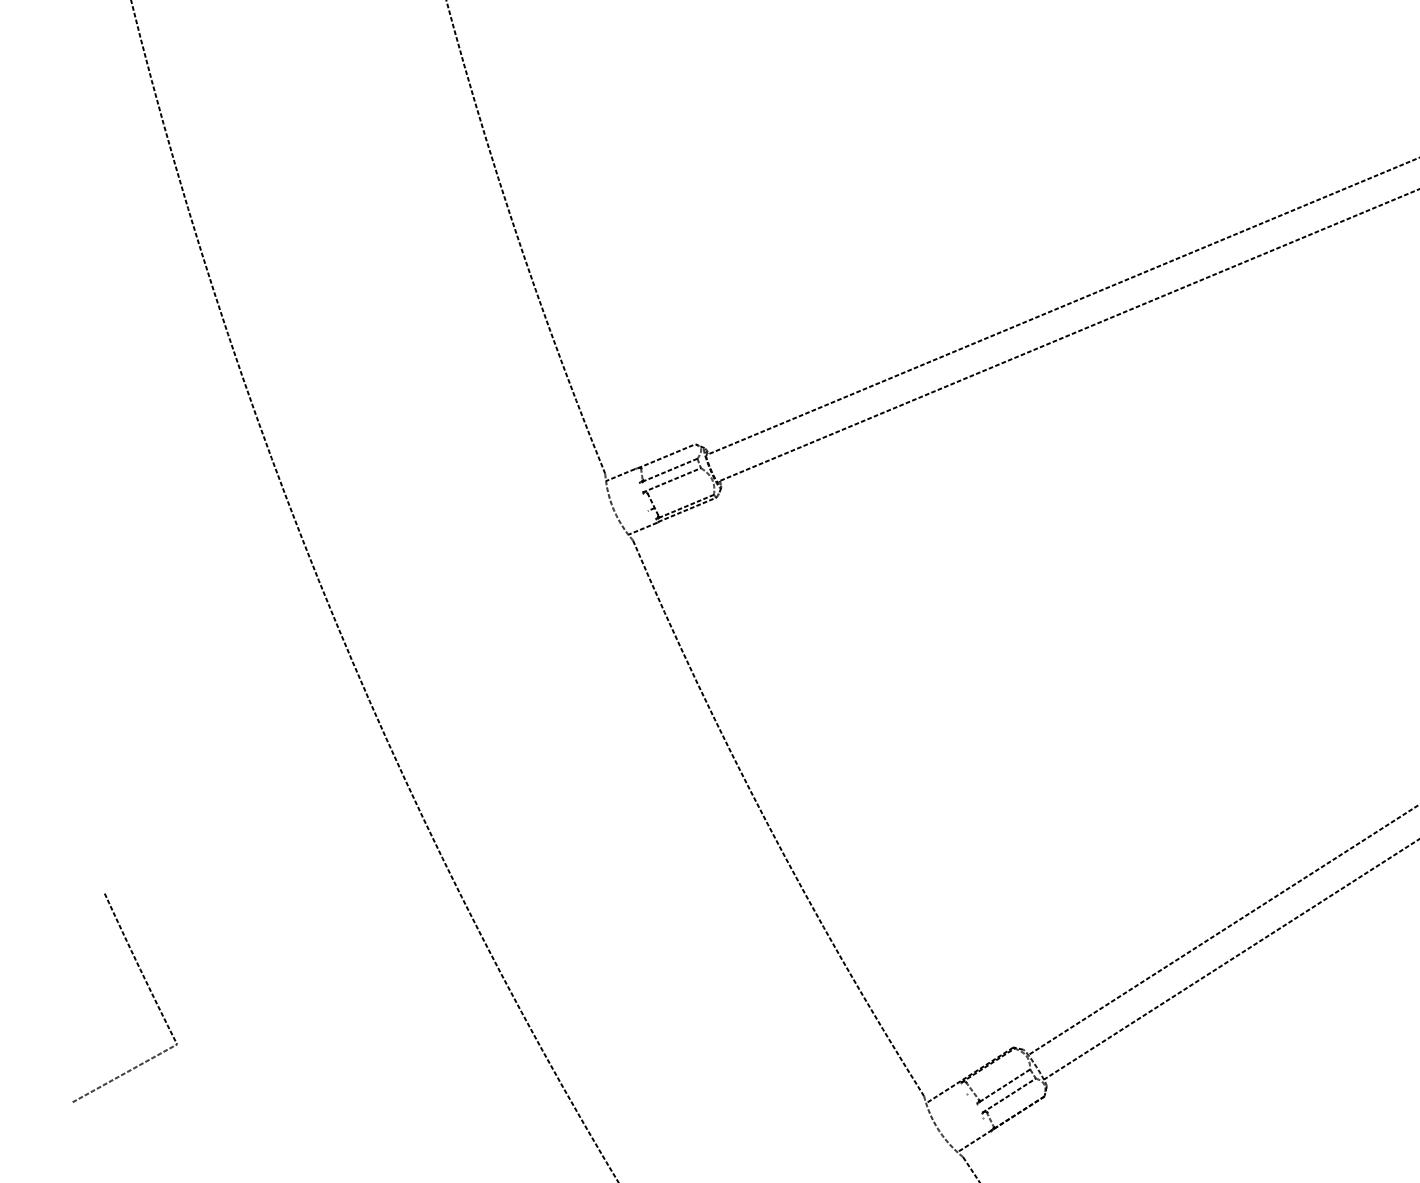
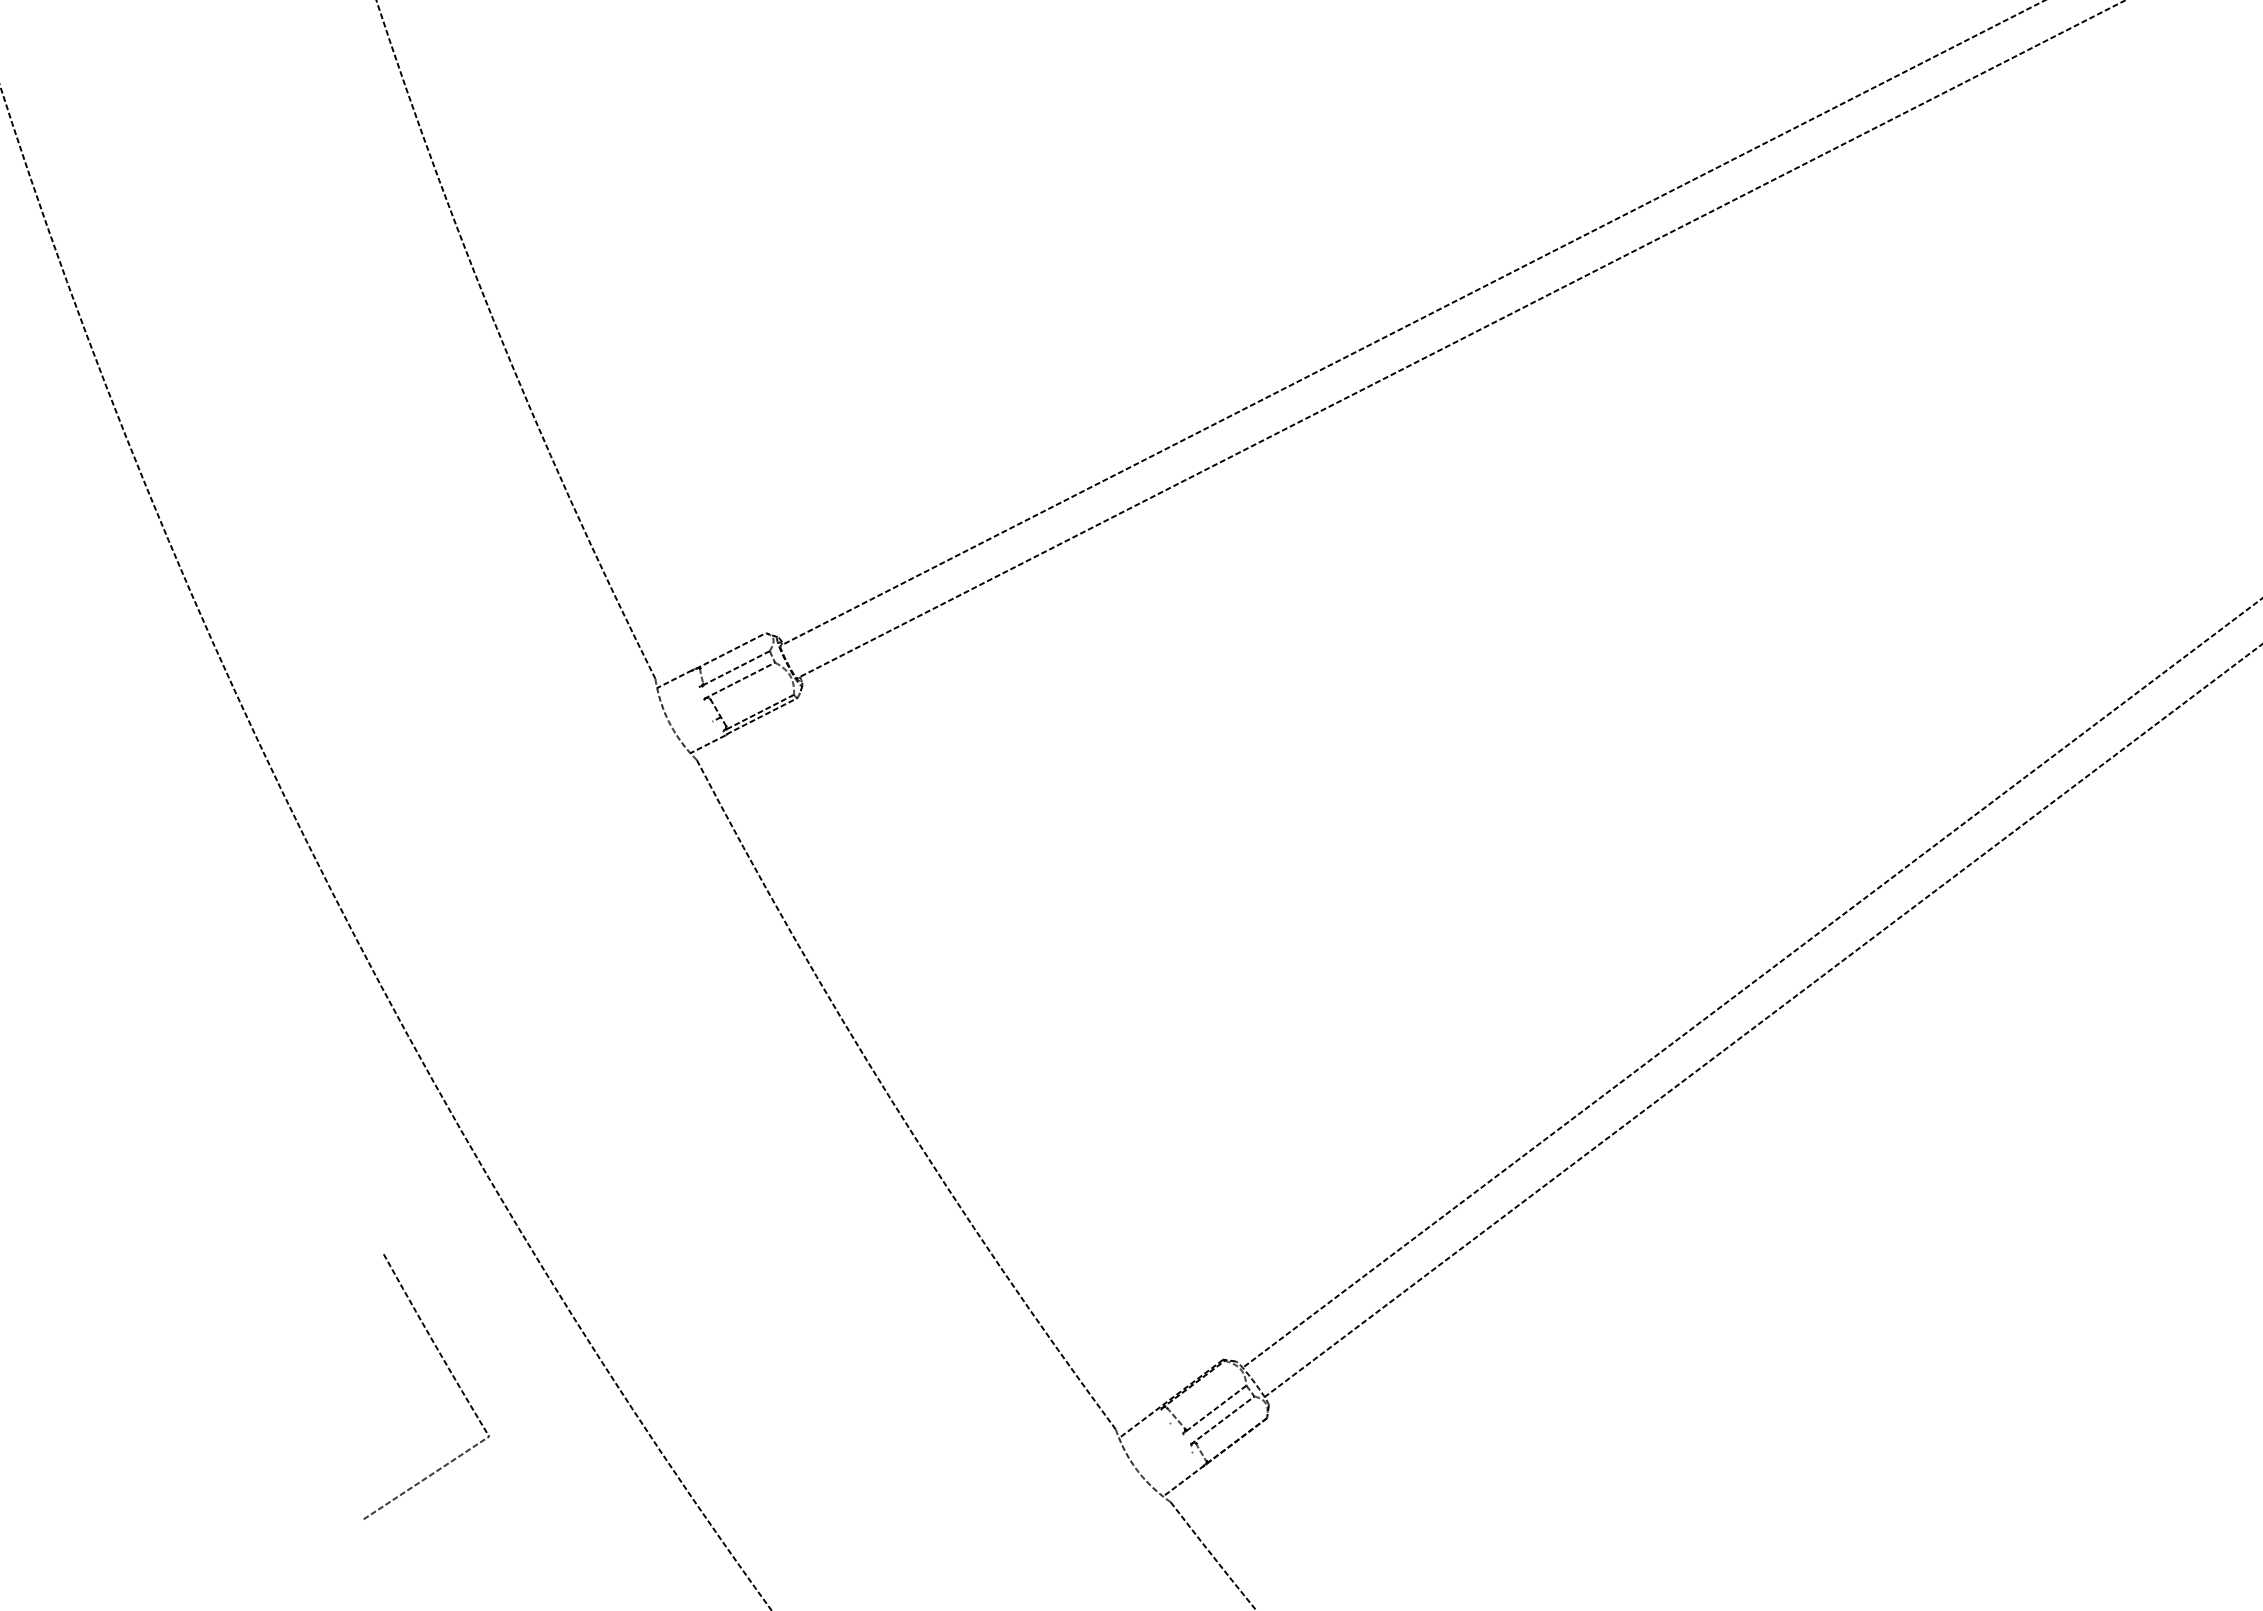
part: (148, 989) -> (448, 1370), moved

